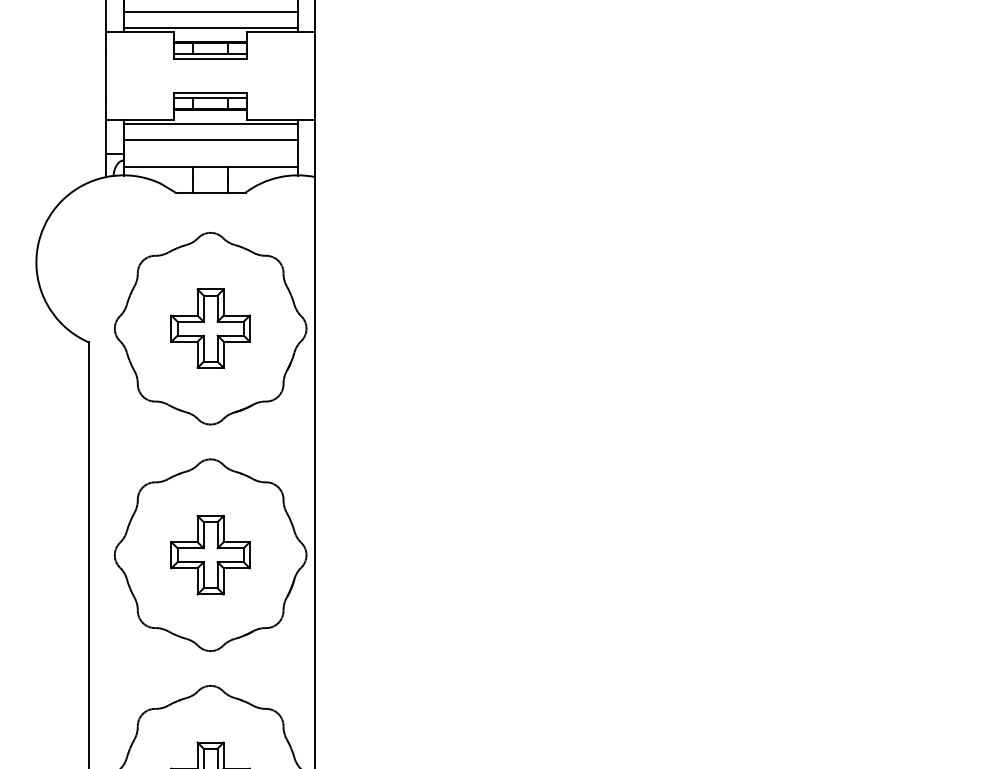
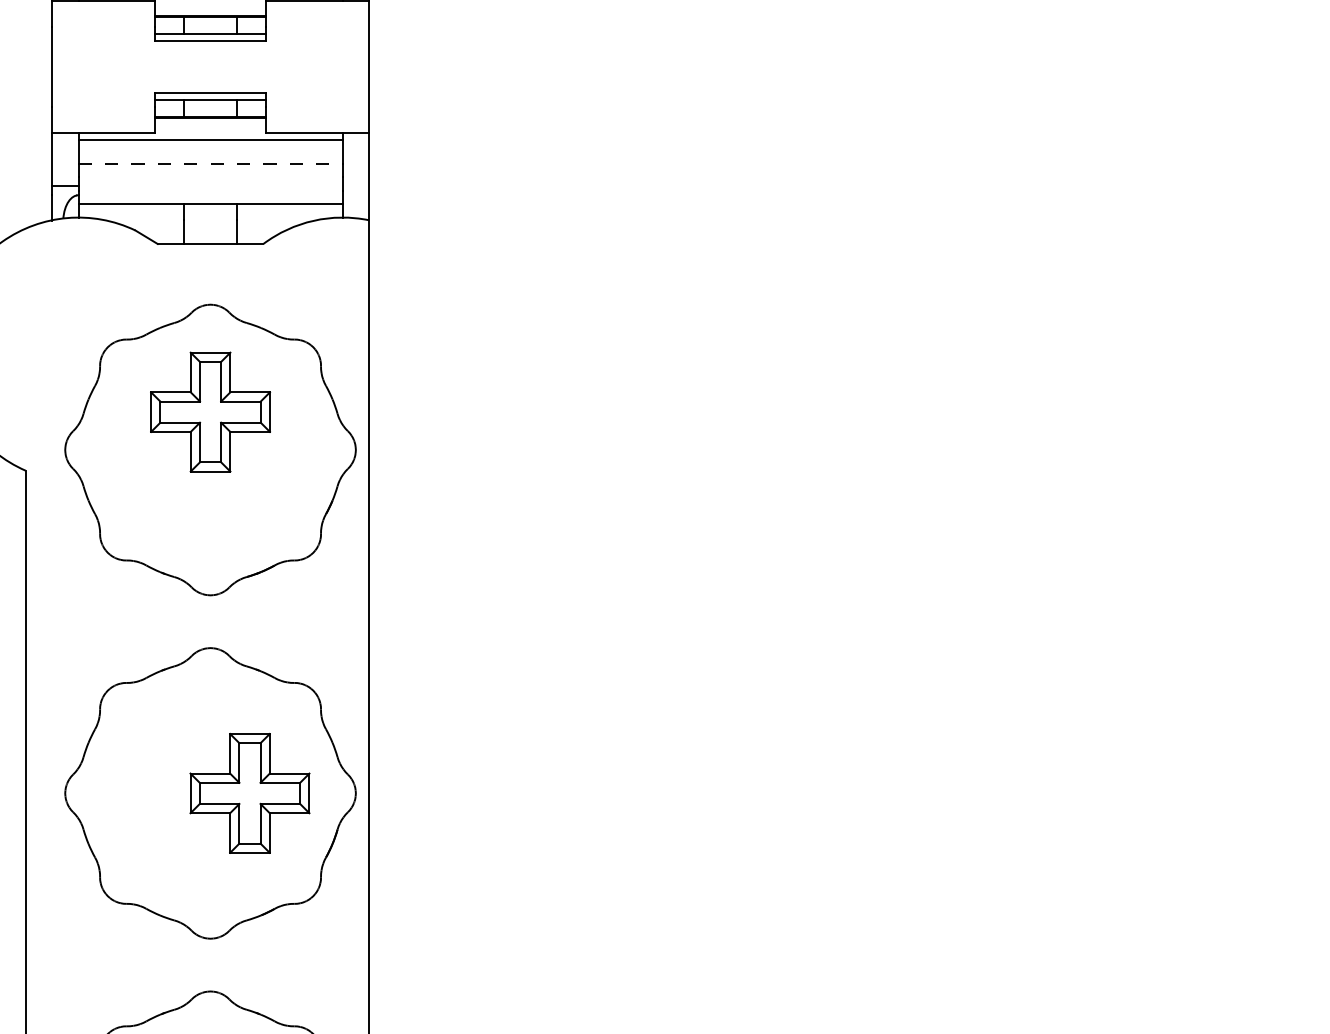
line: (211, 139) -> (211, 163), solid -> dashed
part: (210, 328) -> (210, 411), moved
part: (210, 555) -> (249, 793), moved

